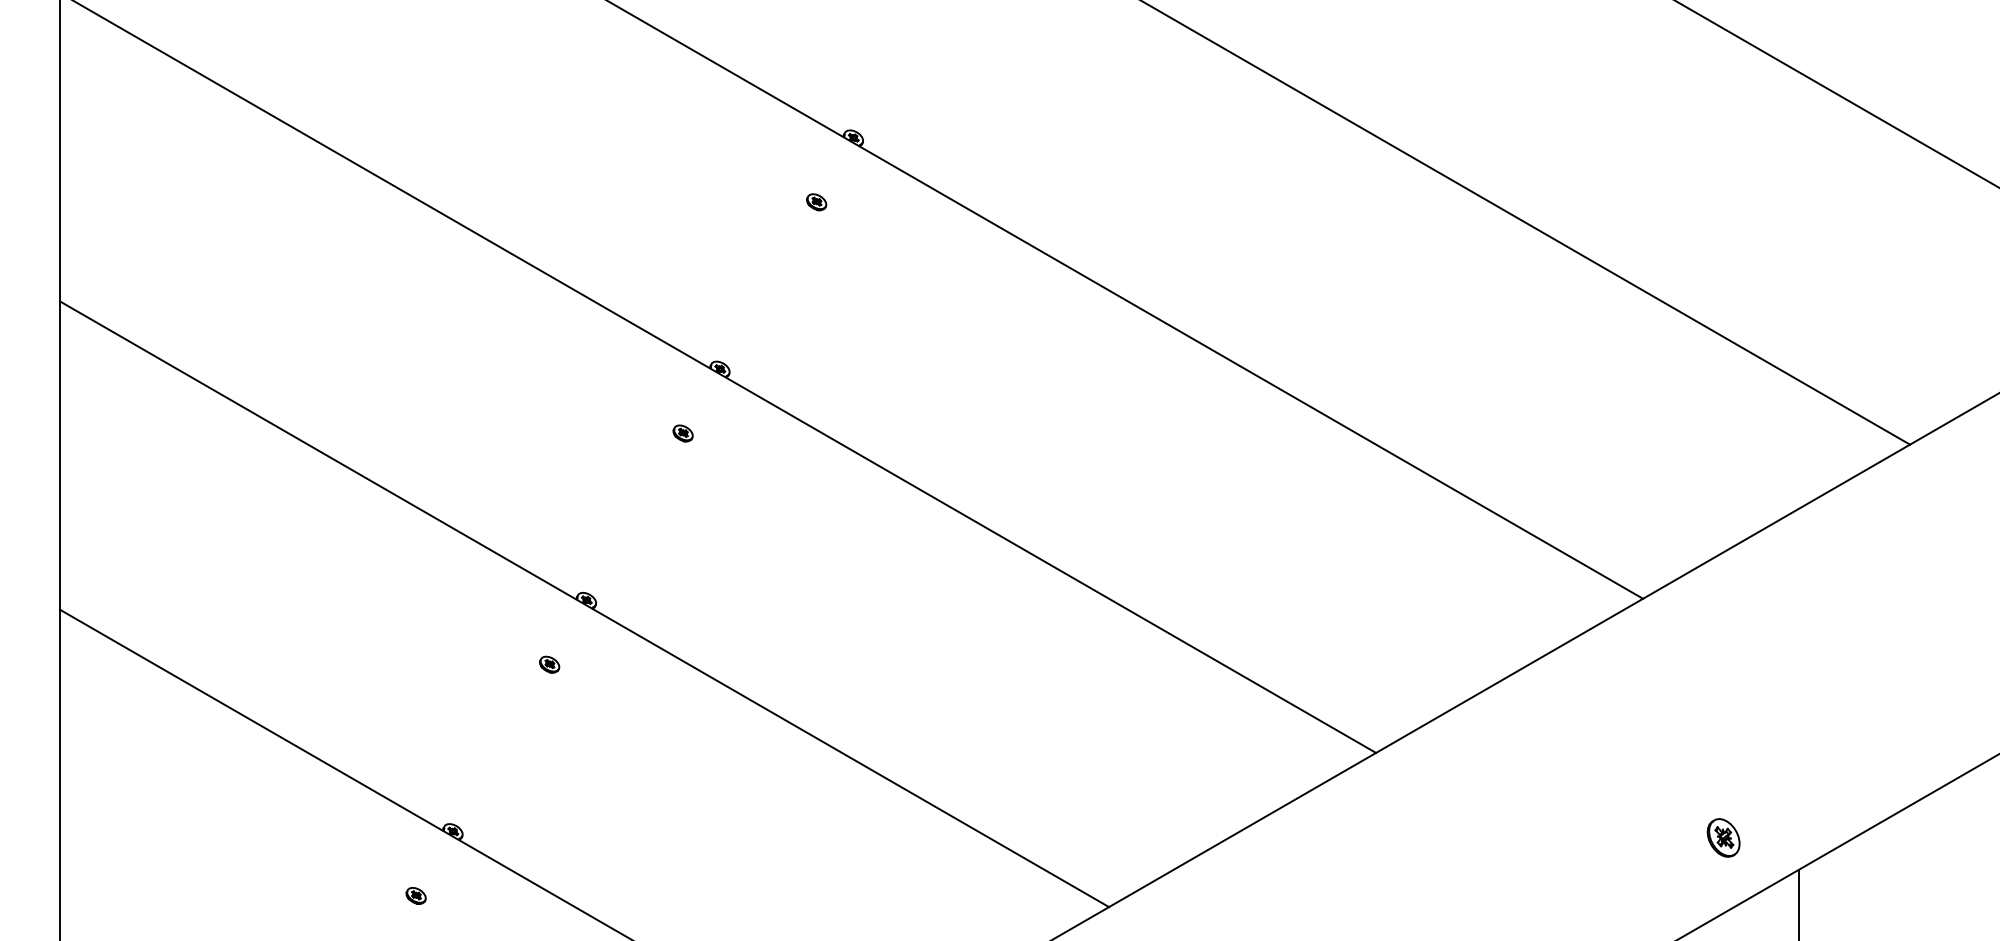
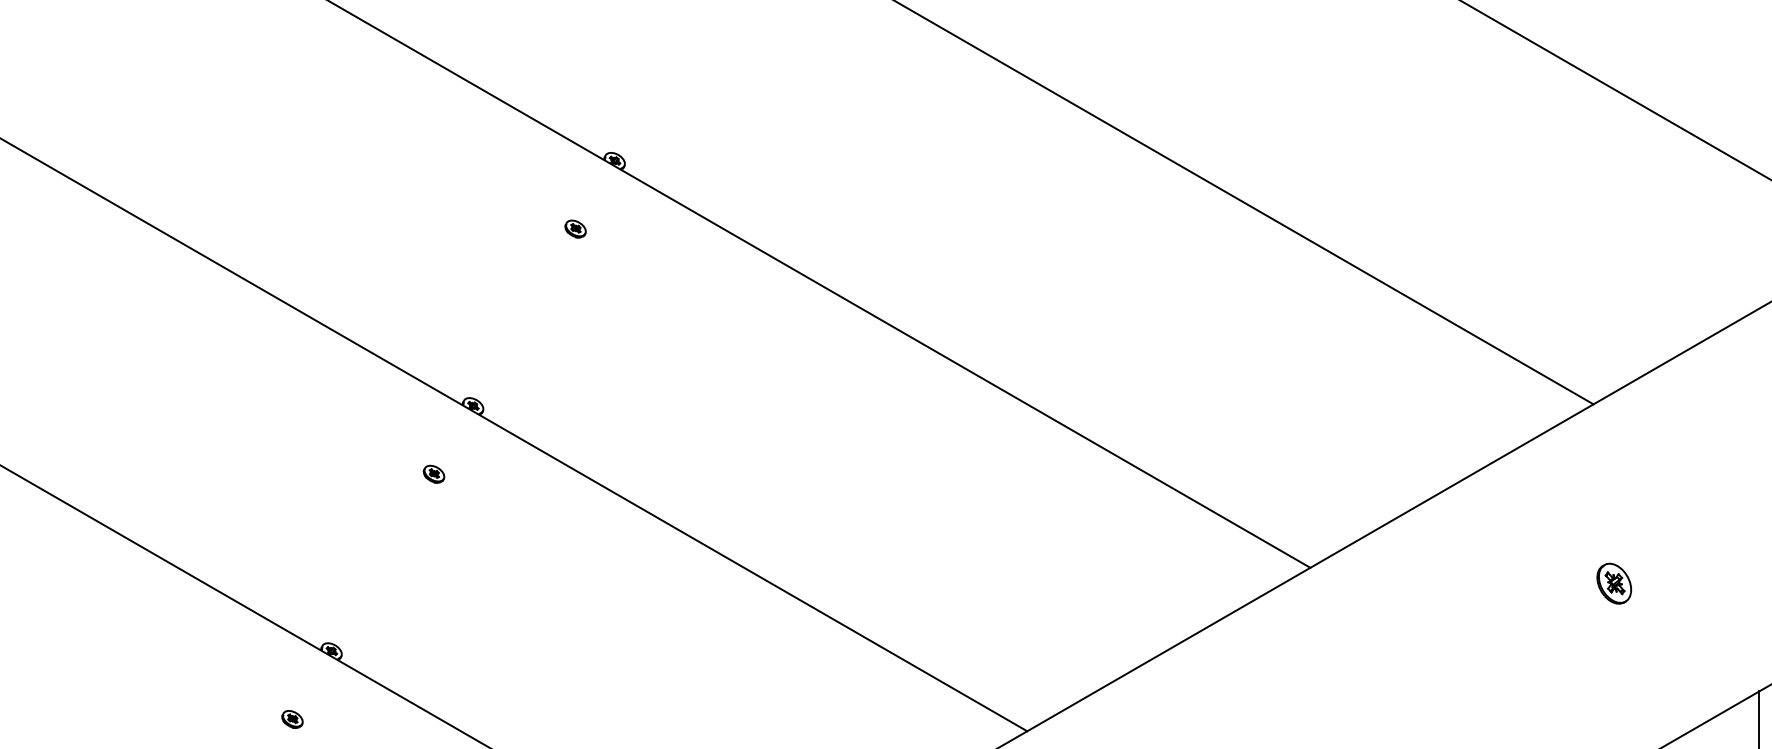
part: (1723, 837) -> (1614, 583), moved

